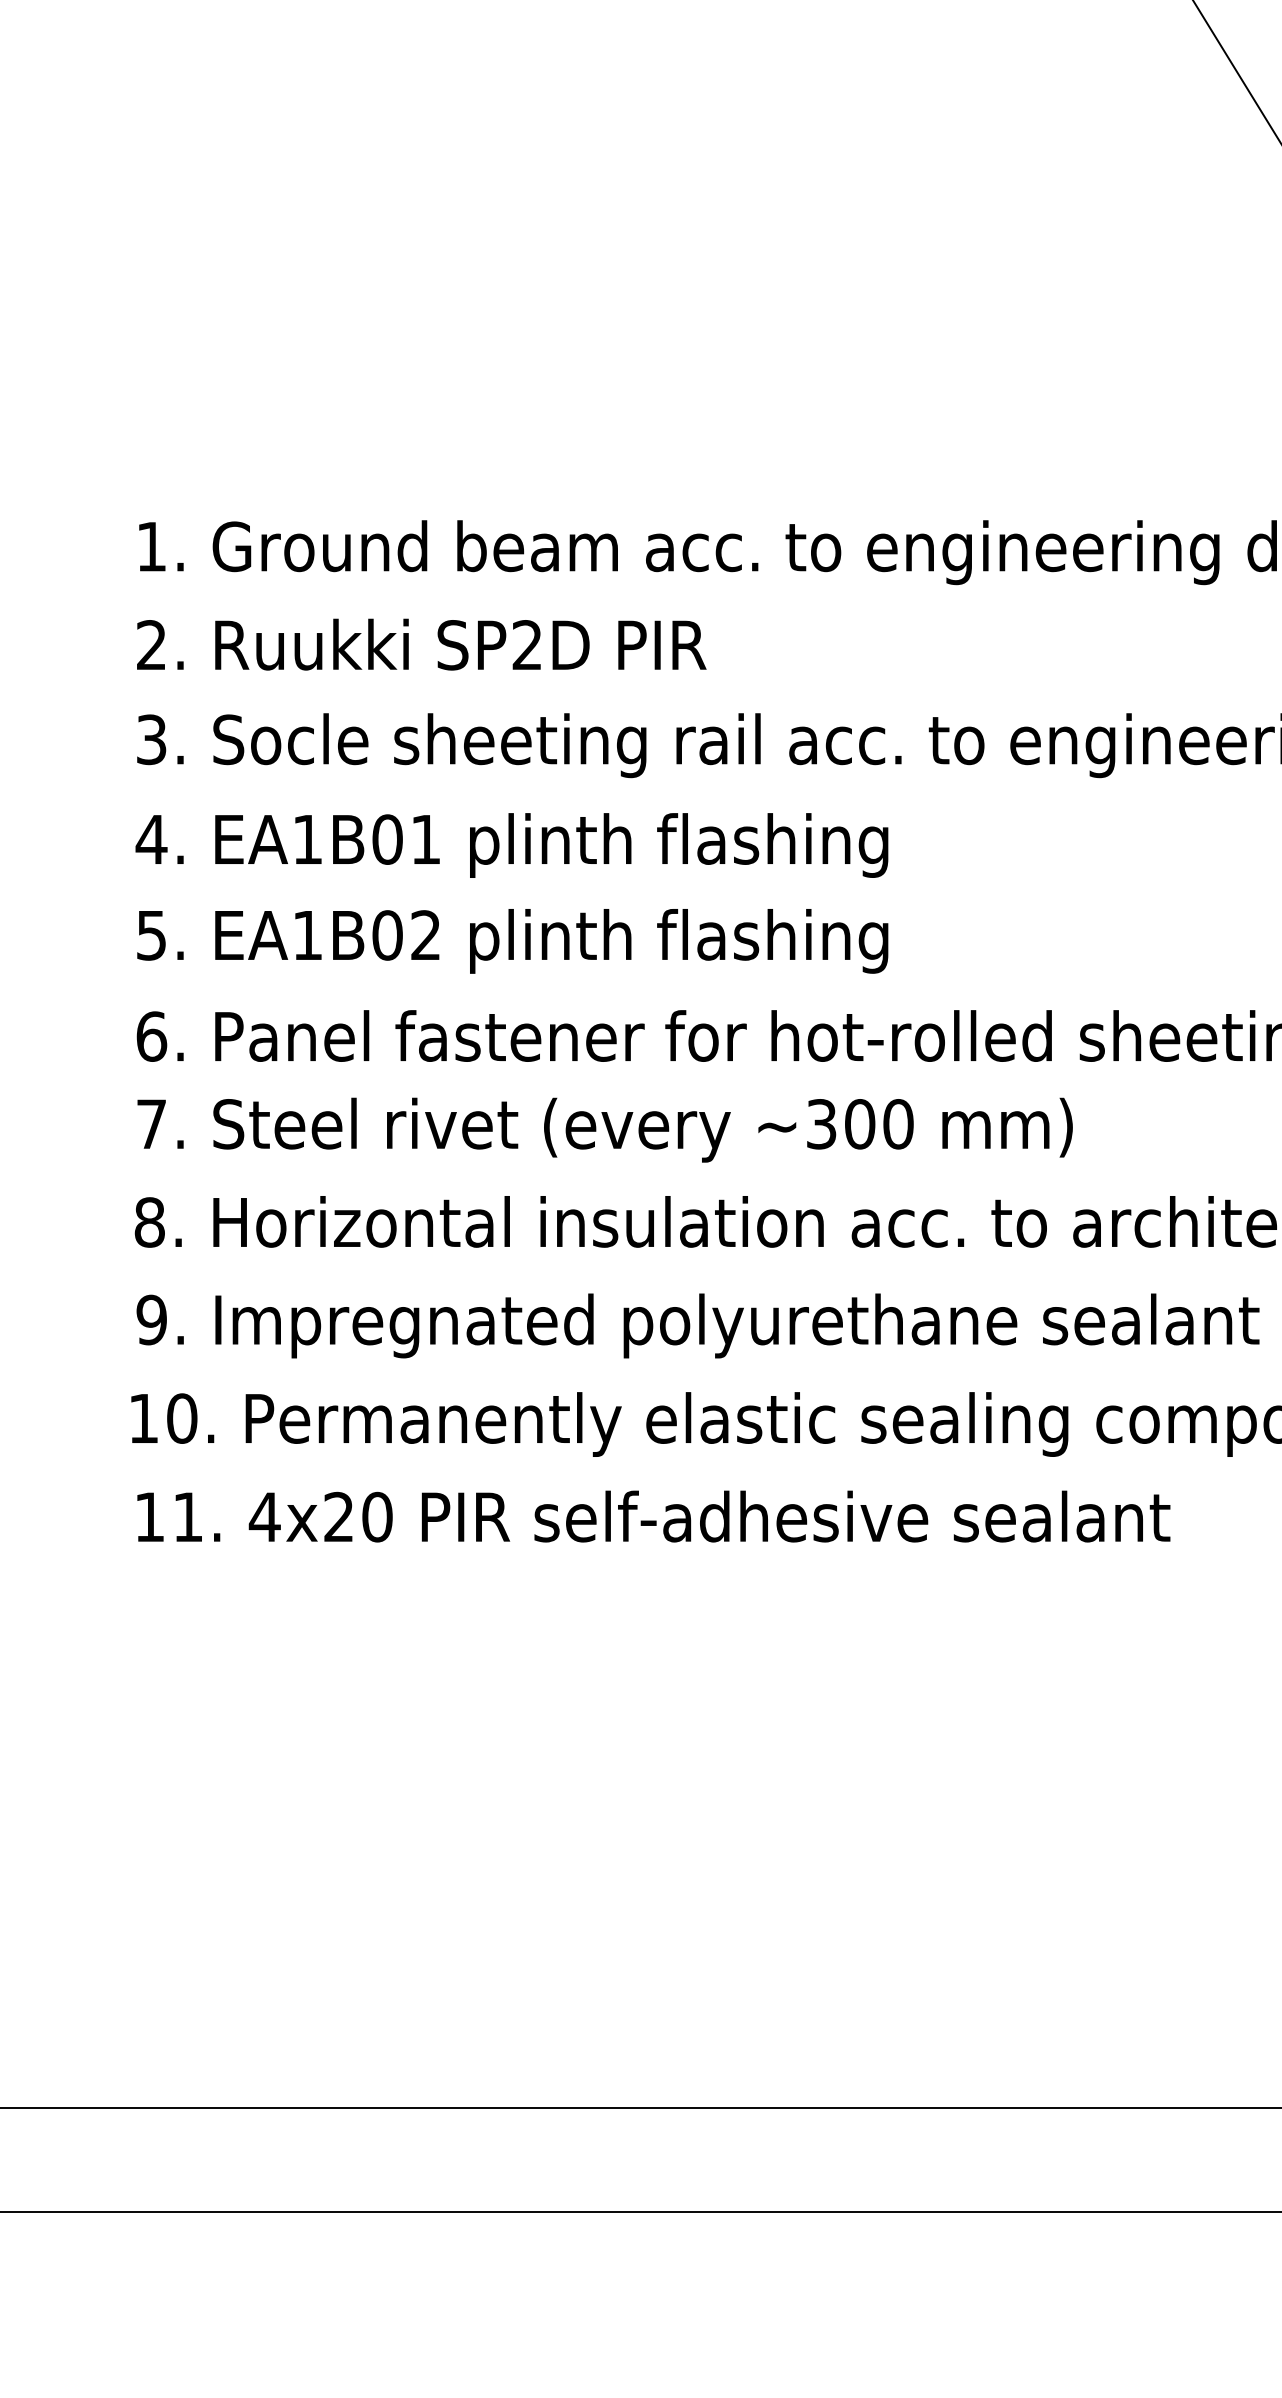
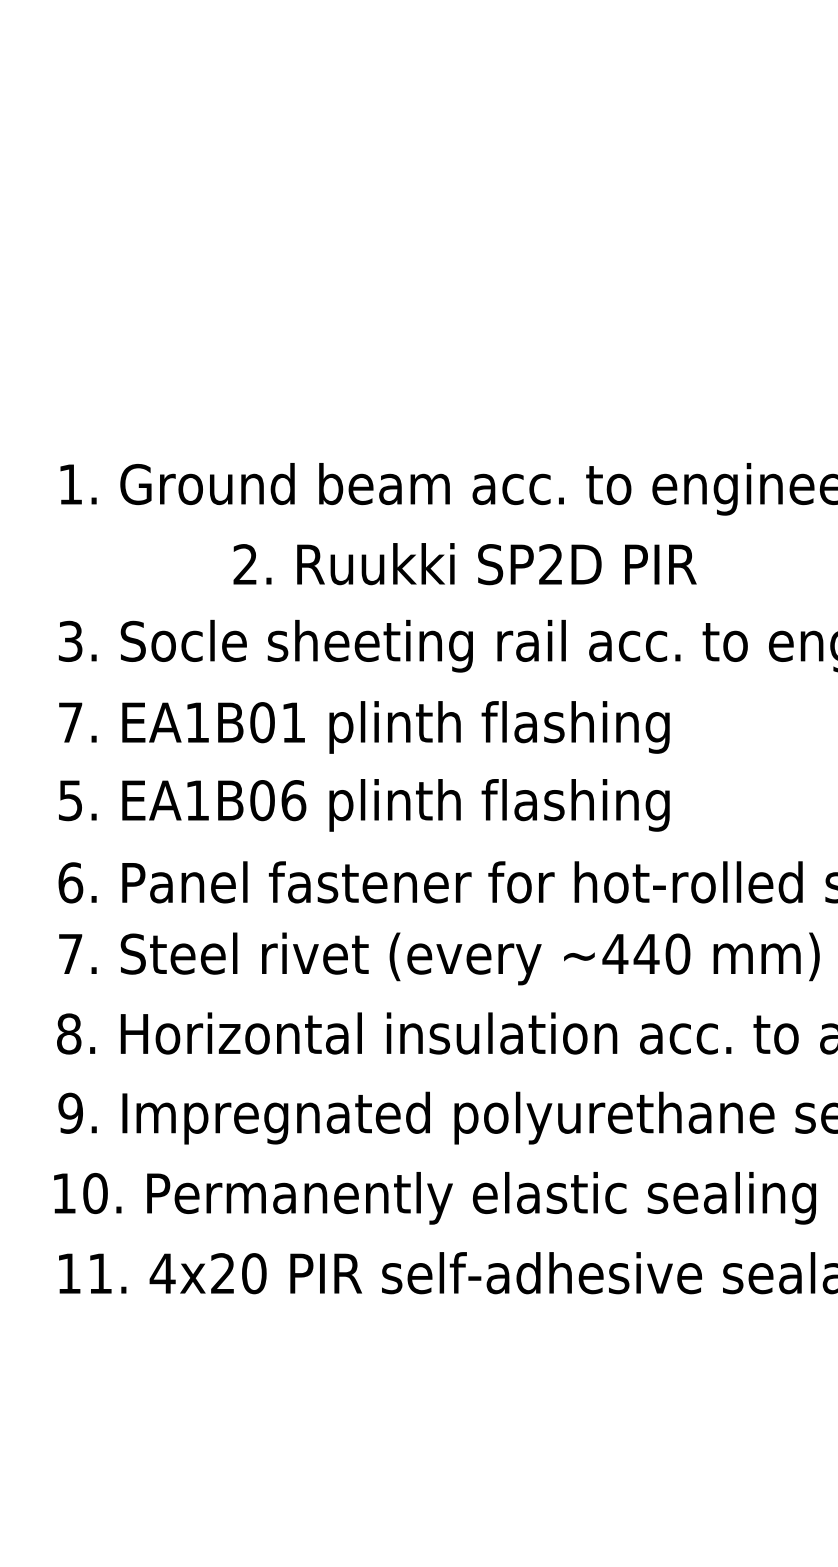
text: (421, 644) -> (464, 563), moved
text: (151, 839) -> (70, 722), 4. -> 7.
text: (426, 935) -> (294, 800), EA1B02 -> EA1B06
text: (840, 1124) -> (630, 954), ~300 -> ~440

